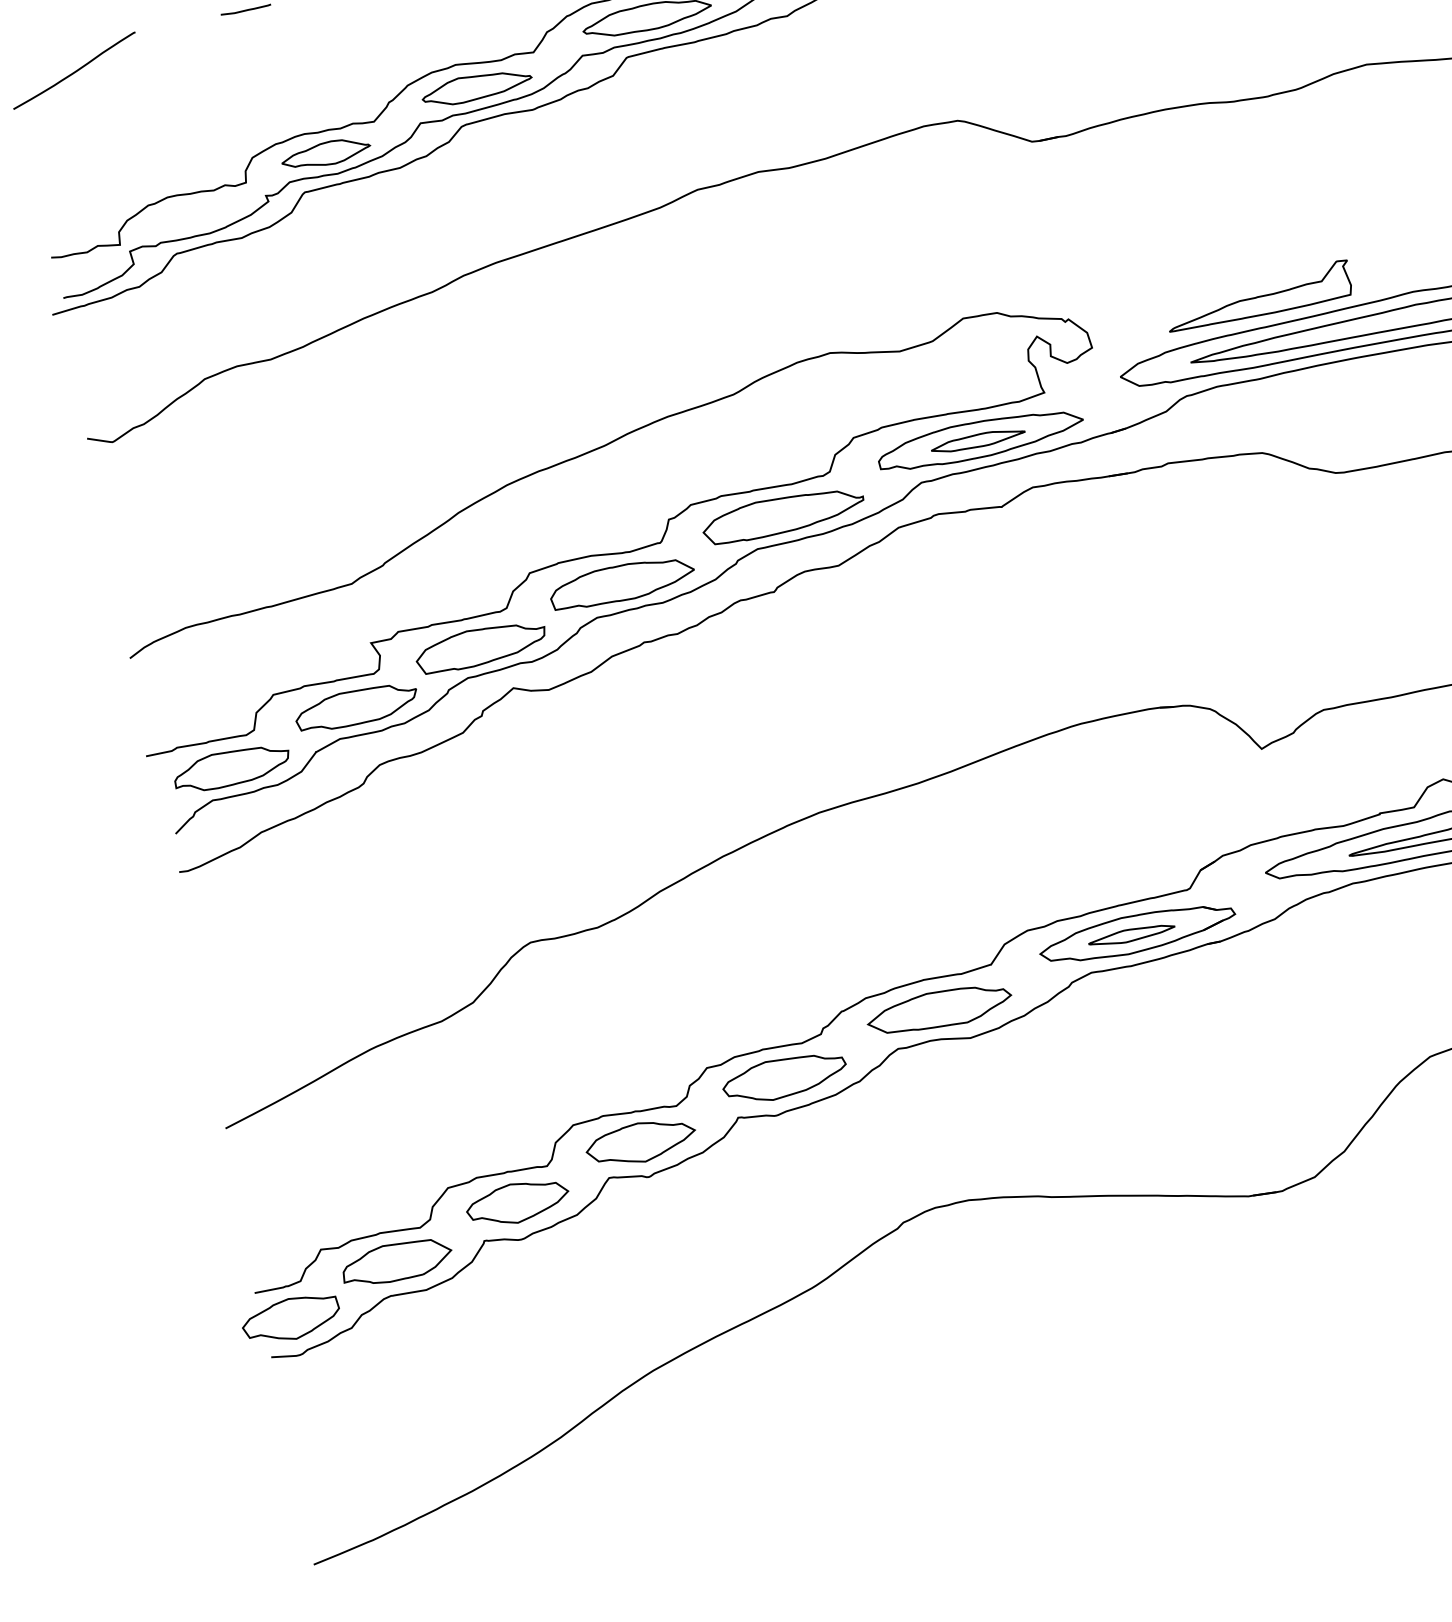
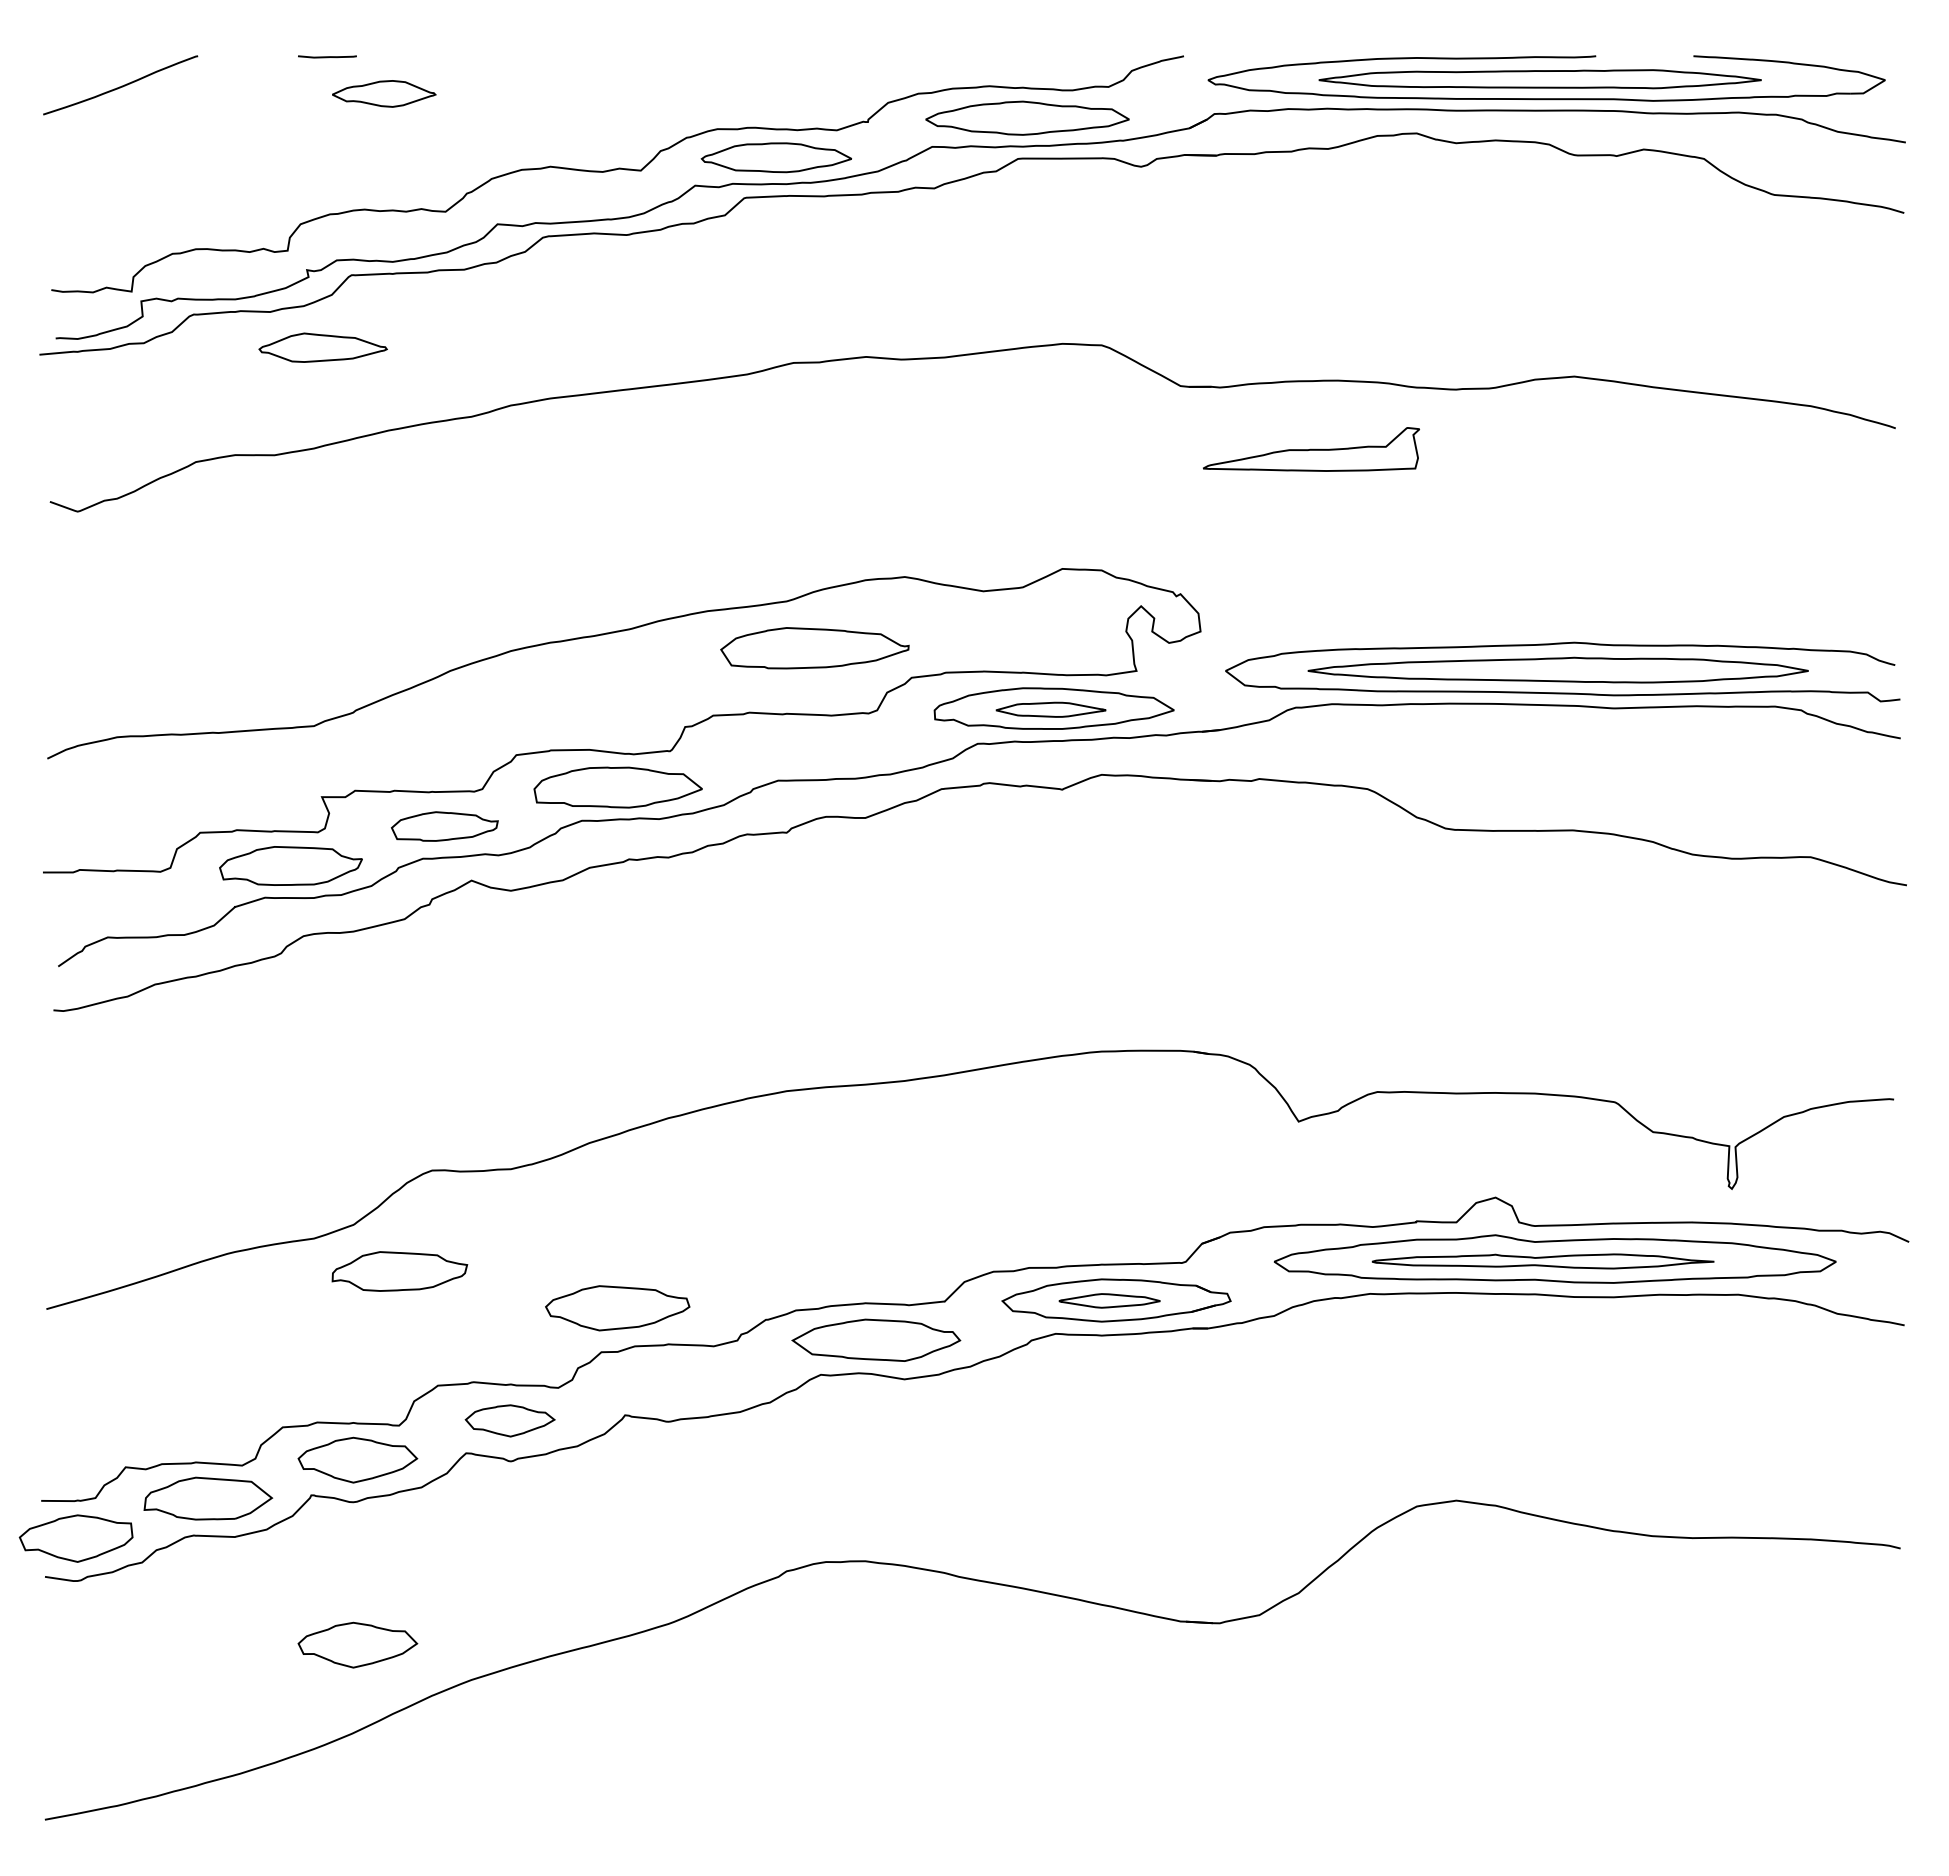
part: (476, 87) -> (322, 347), moved
part: (326, 153) -> (384, 93), moved
part: (1258, 296) -> (1311, 449), moved
part: (783, 515) -> (814, 648), moved
part: (480, 646) -> (444, 826), size x0.7
part: (231, 768) -> (399, 1271), moved
part: (784, 1078) -> (617, 1308), moved
part: (640, 1142) -> (509, 1420), size x0.7
part: (549, 1360) -> (357, 1644), added

